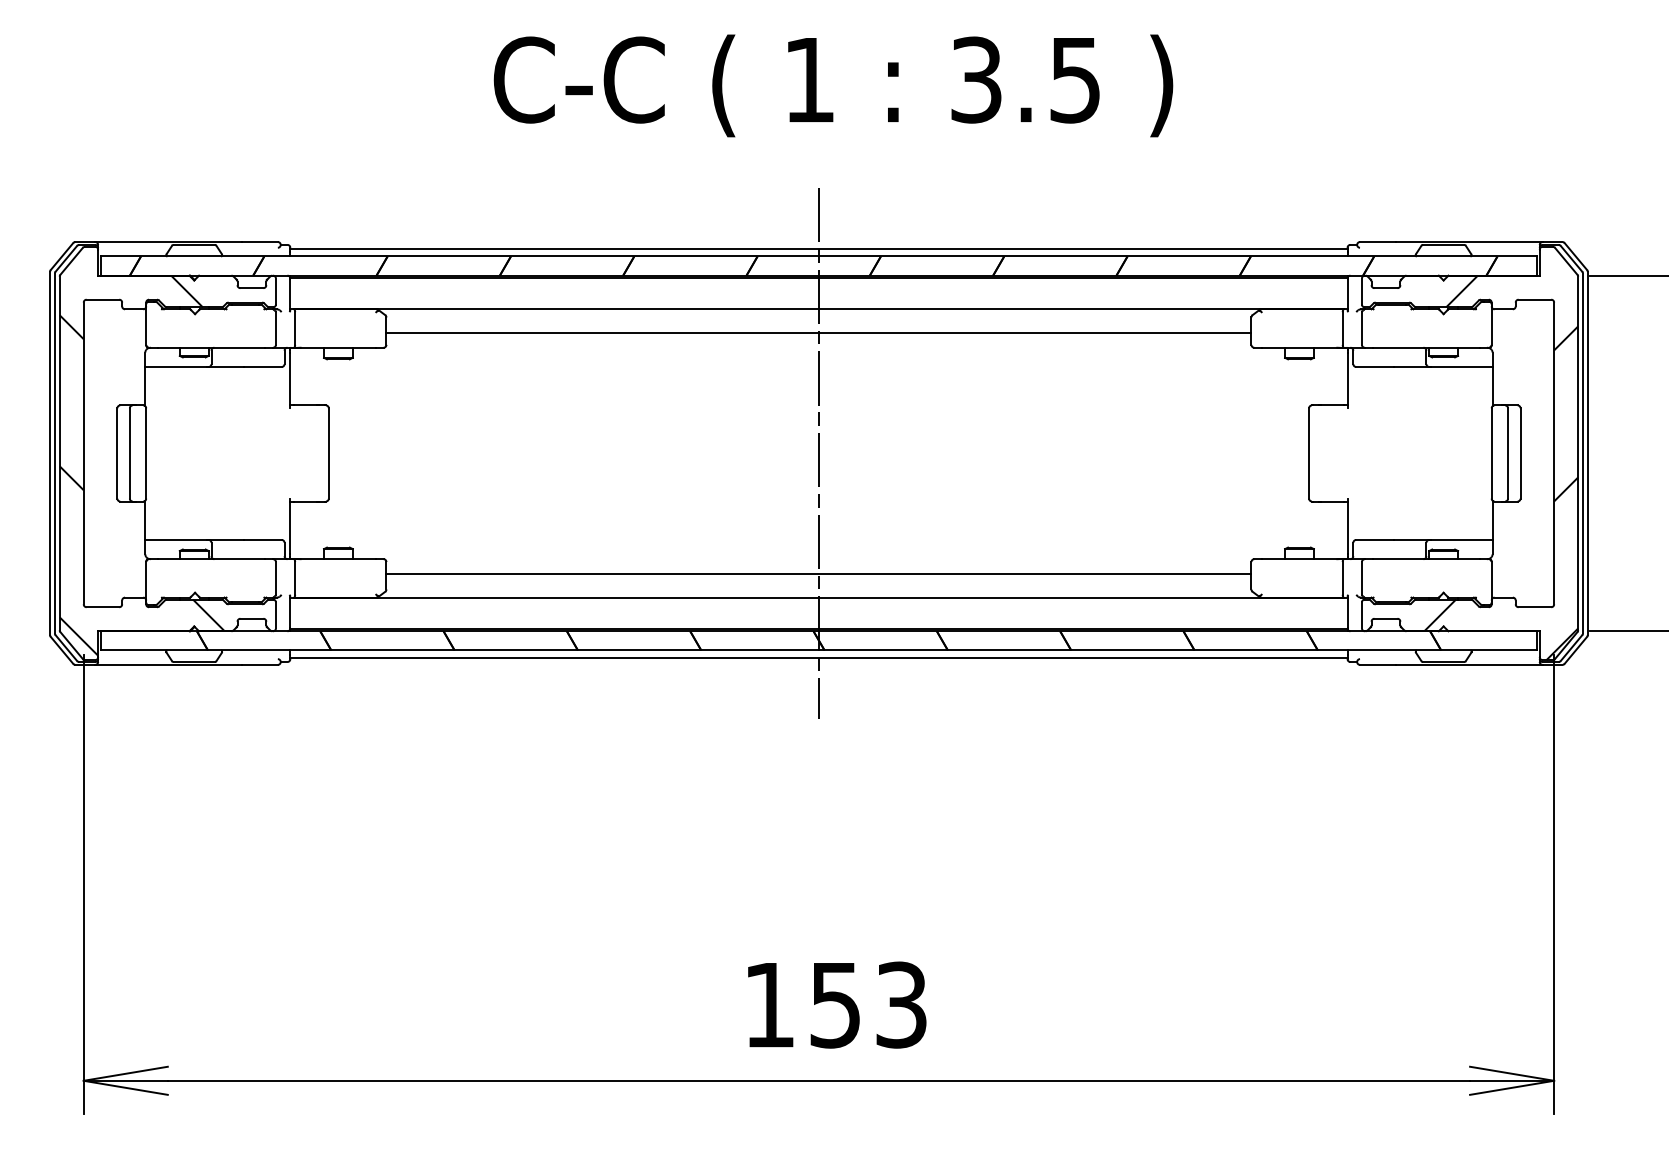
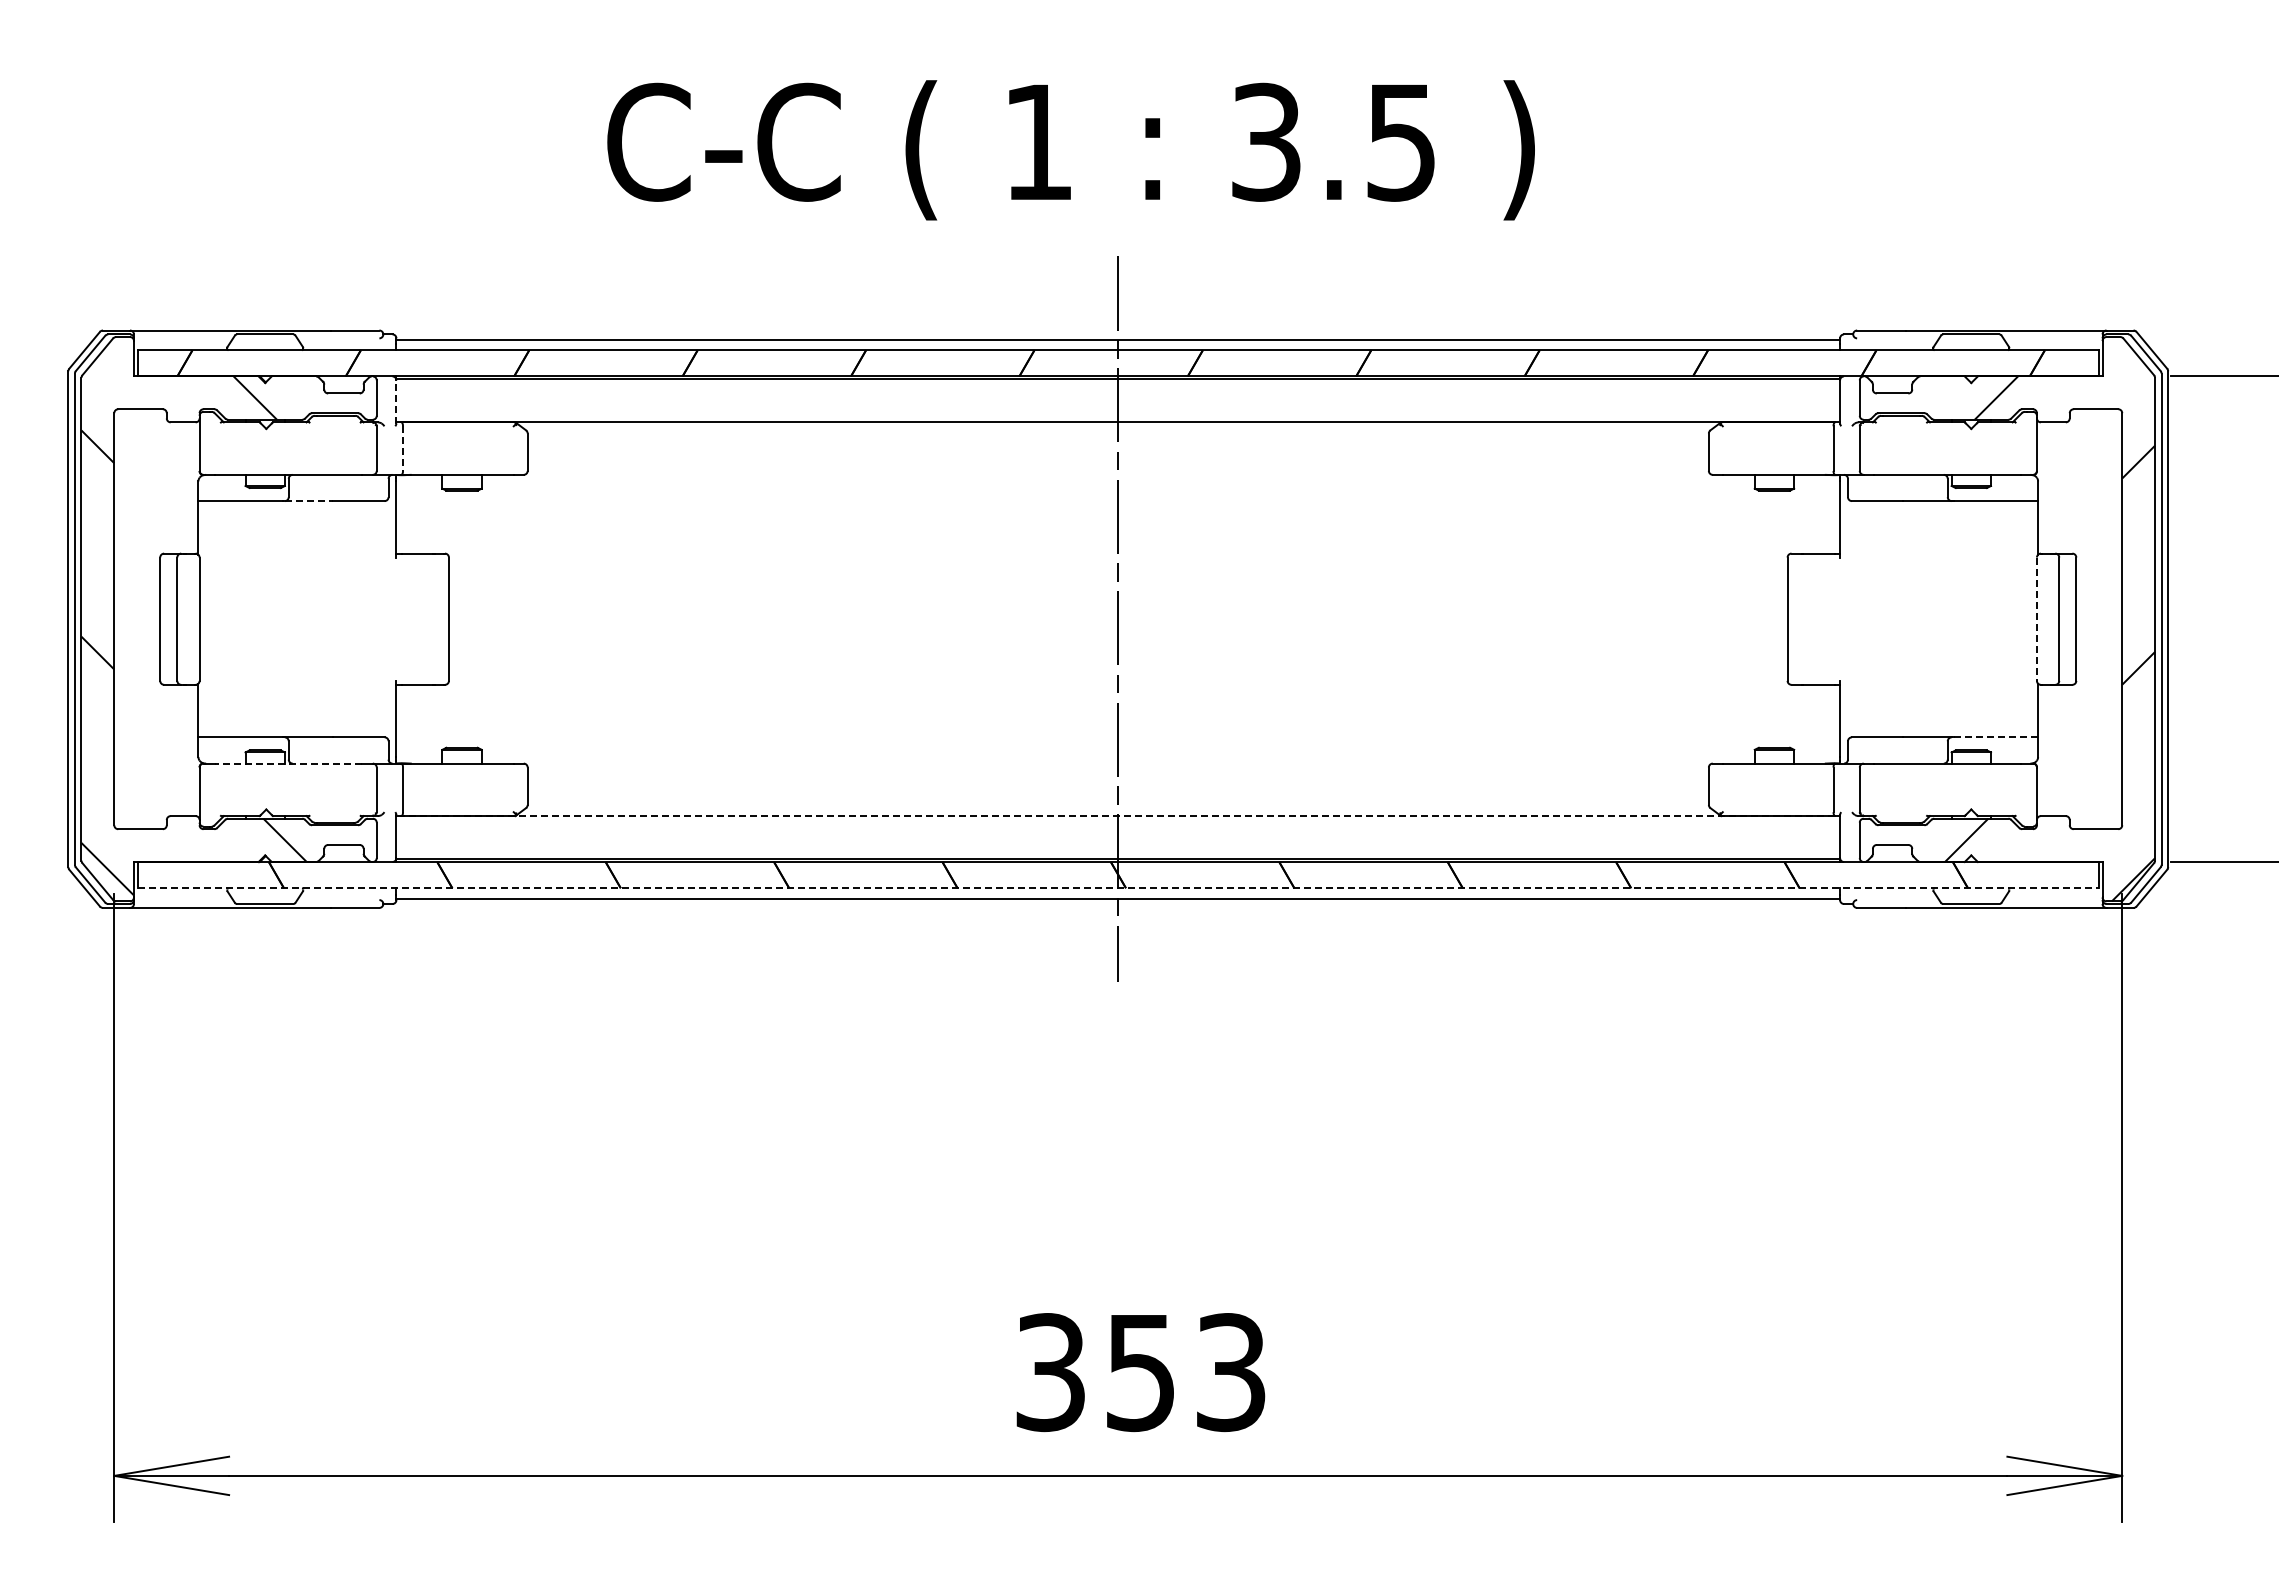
text: (833, 86) -> (1070, 150), moved
line: (290, 294) -> (396, 401), solid -> dashed
line: (295, 329) -> (403, 449), solid -> dashed
line: (818, 333) -> (1117, 455), removed
line: (226, 367) -> (309, 501), solid -> dashed
line: (1491, 453) -> (2036, 619), solid -> dashed
line: (1461, 540) -> (1995, 737), solid -> dashed
line: (211, 559) -> (288, 763), solid -> dashed
line: (818, 573) -> (1117, 783), removed
line: (819, 597) -> (1118, 816), solid -> dashed
line: (819, 650) -> (1118, 888), solid -> dashed
text: (769, 1005) -> (1050, 1372), 153 -> 353

